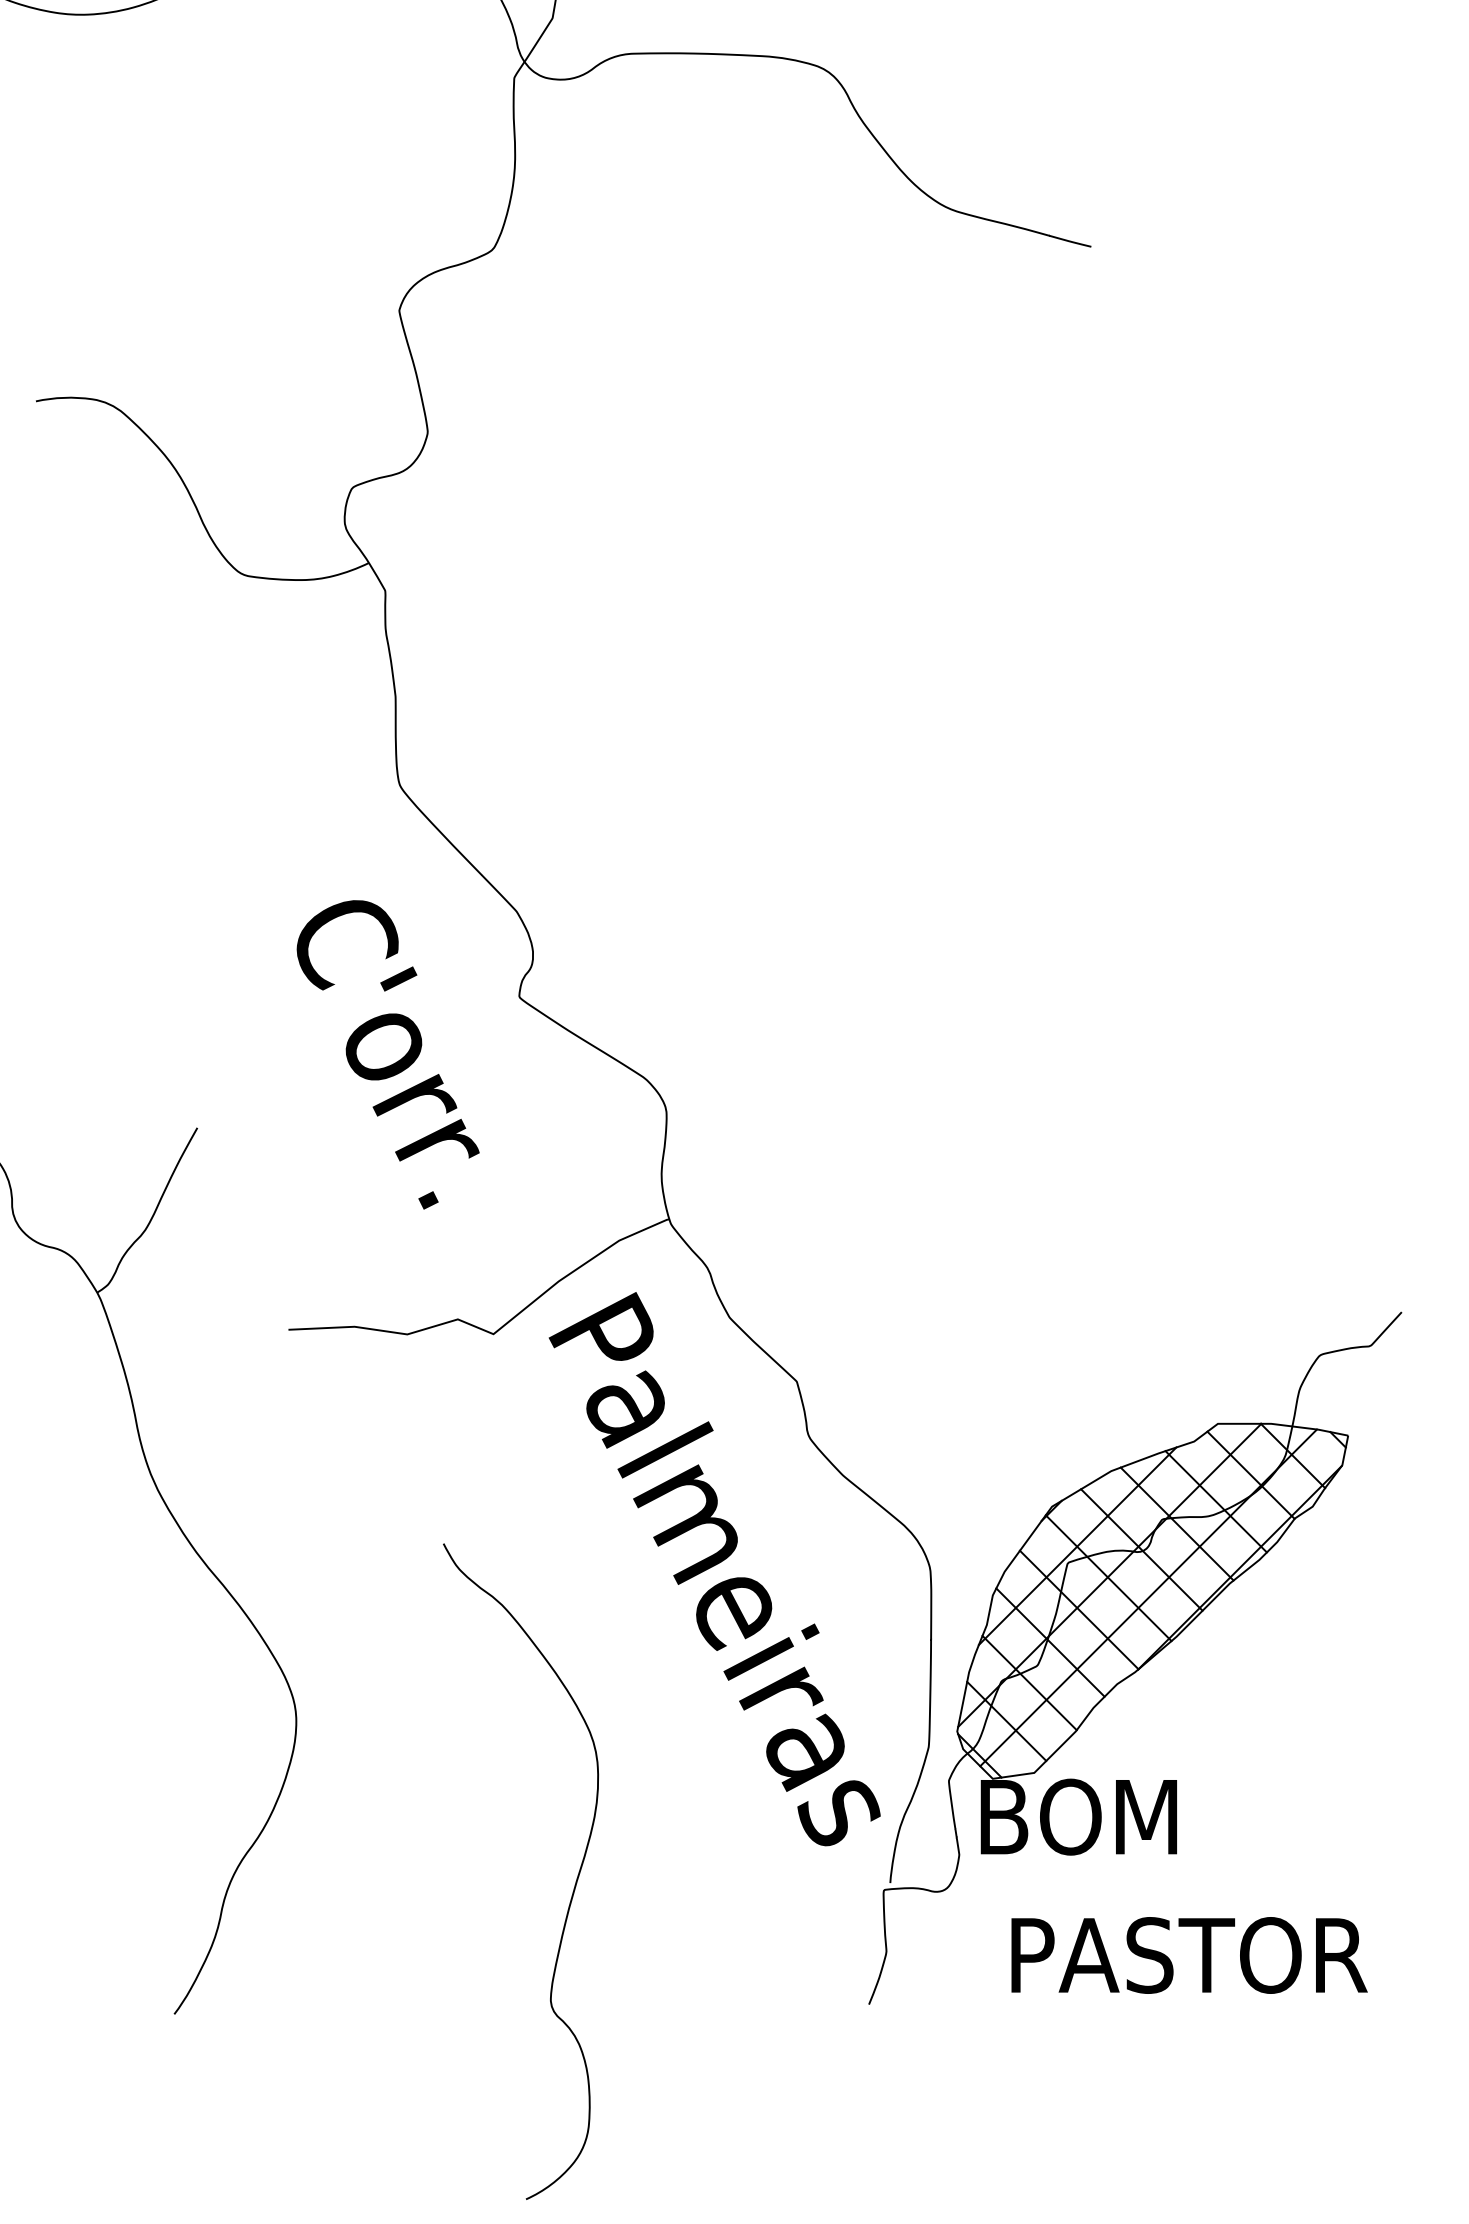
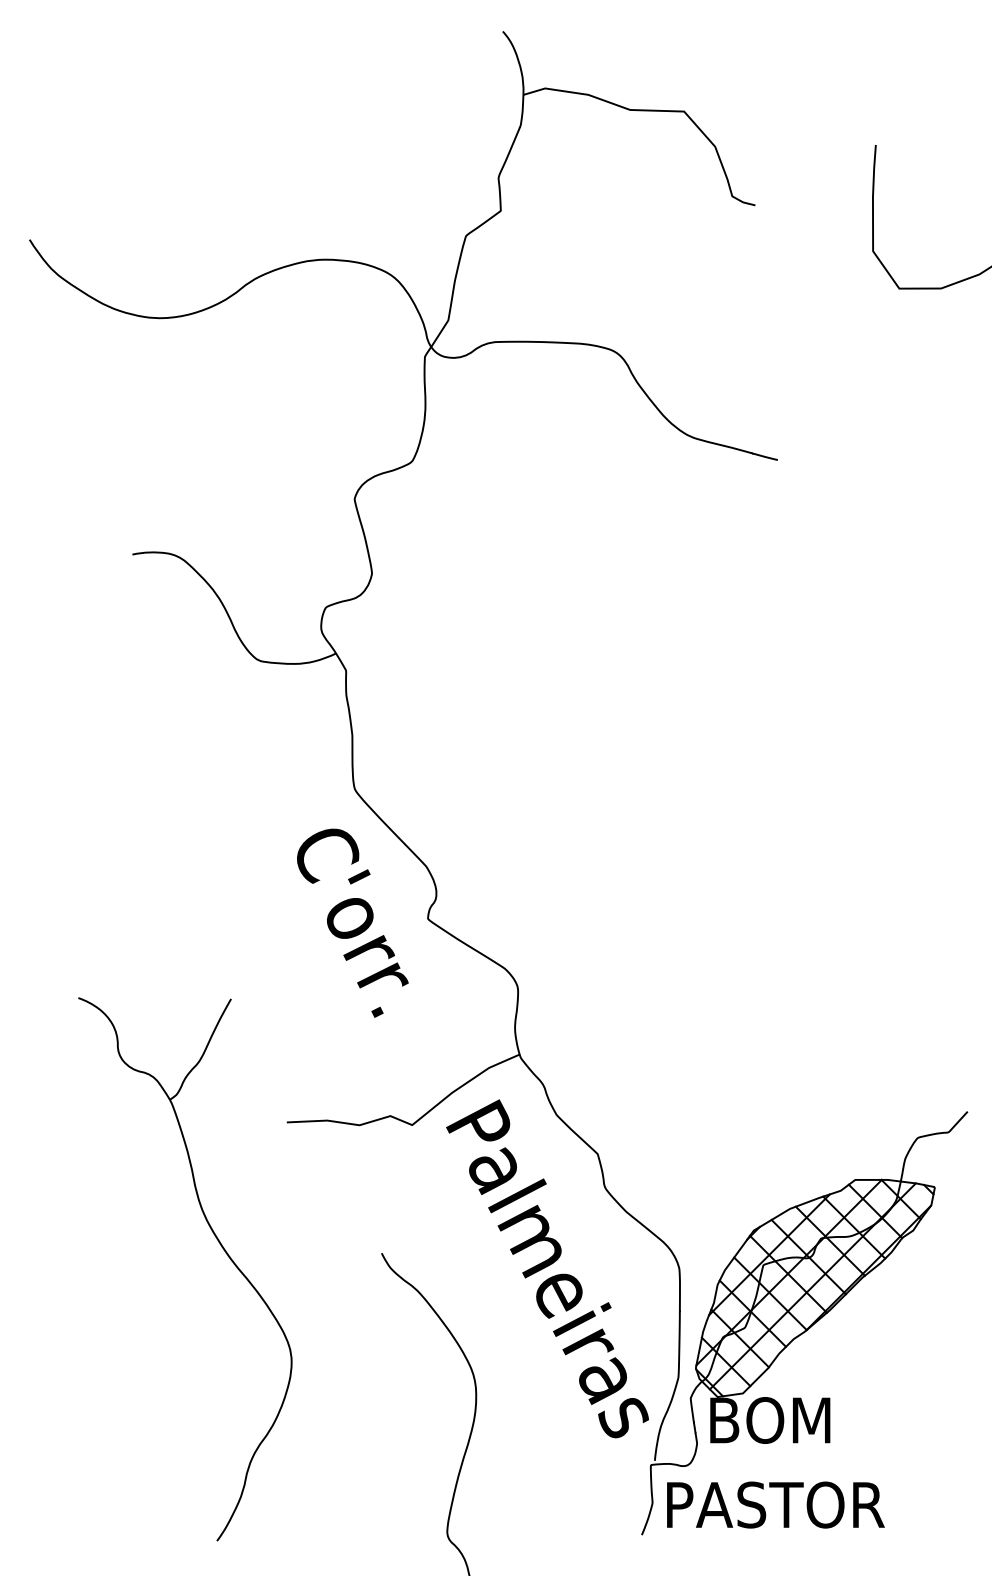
text: (387, 1053) -> (352, 922), moved
text: (1188, 1954) -> (775, 1504), moved

